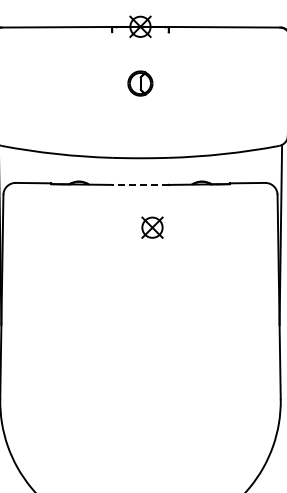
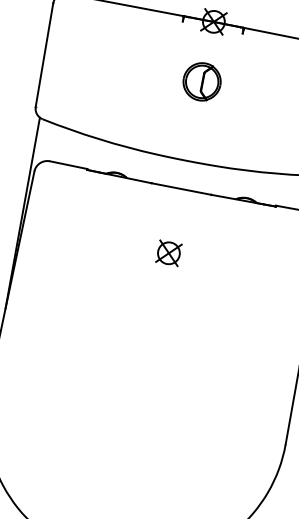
part: (140, 83) -> (202, 81), size x1.43
line: (140, 184) -> (181, 188), dashed -> solid
part: (152, 227) -> (168, 253), moved

